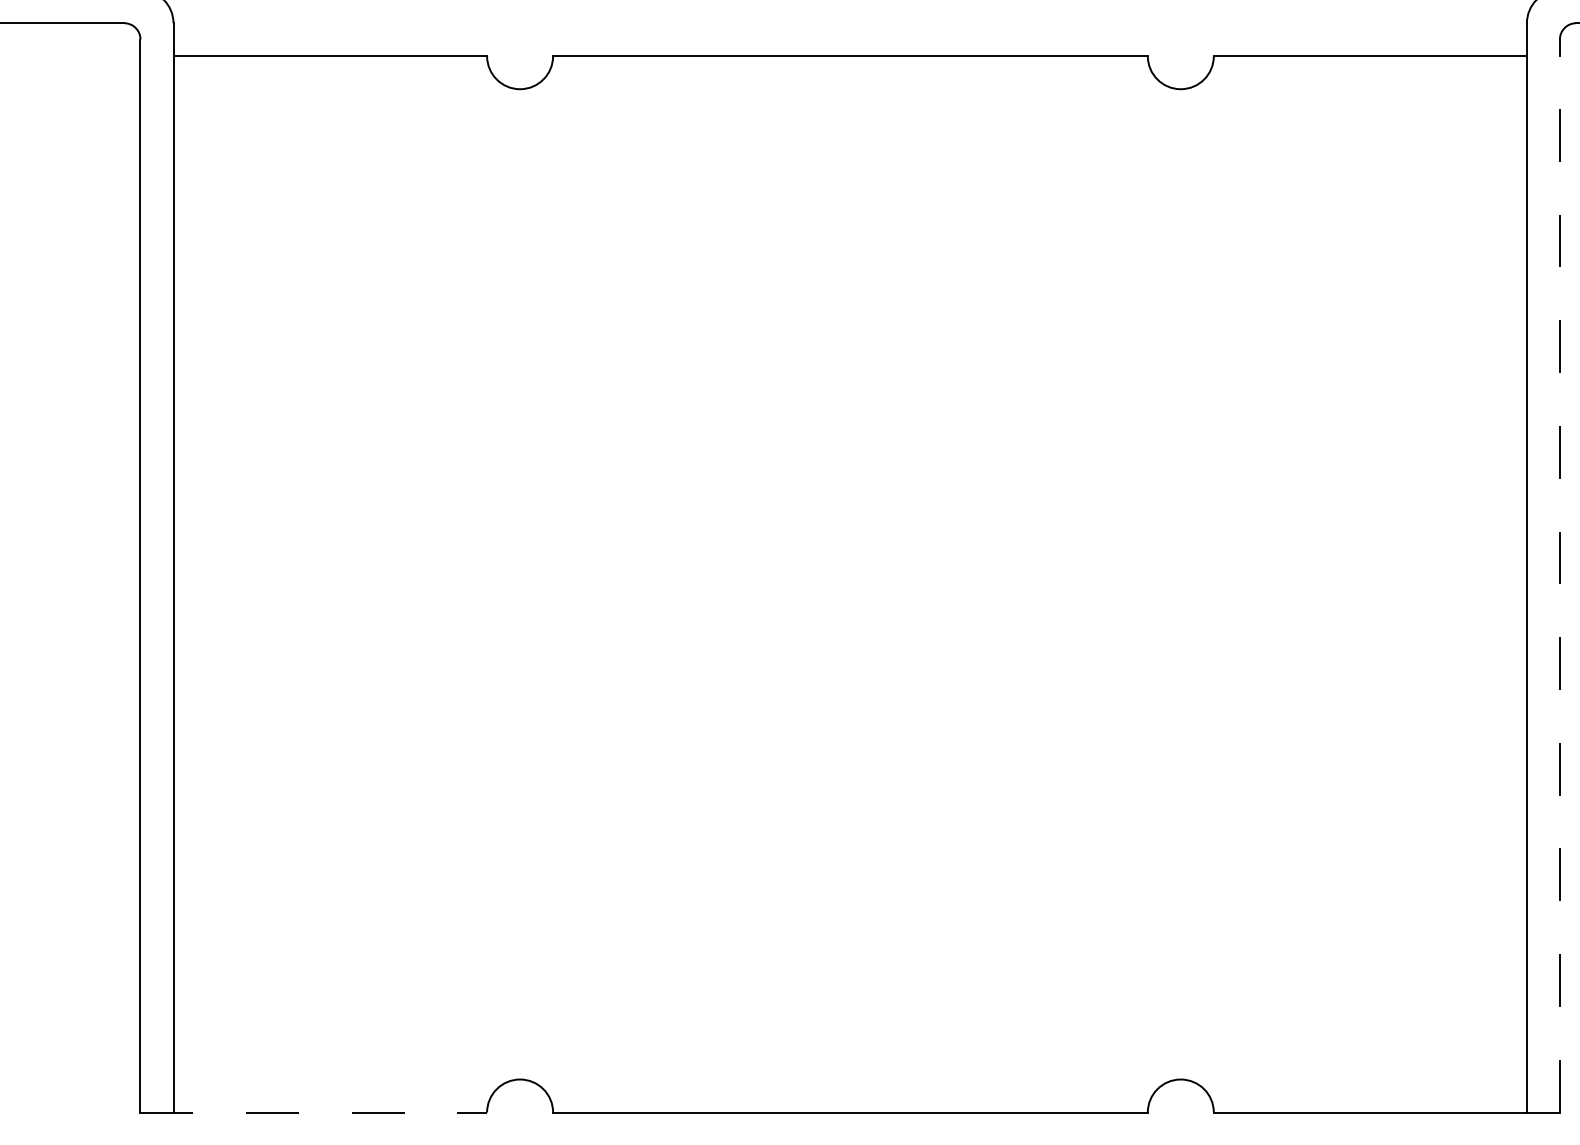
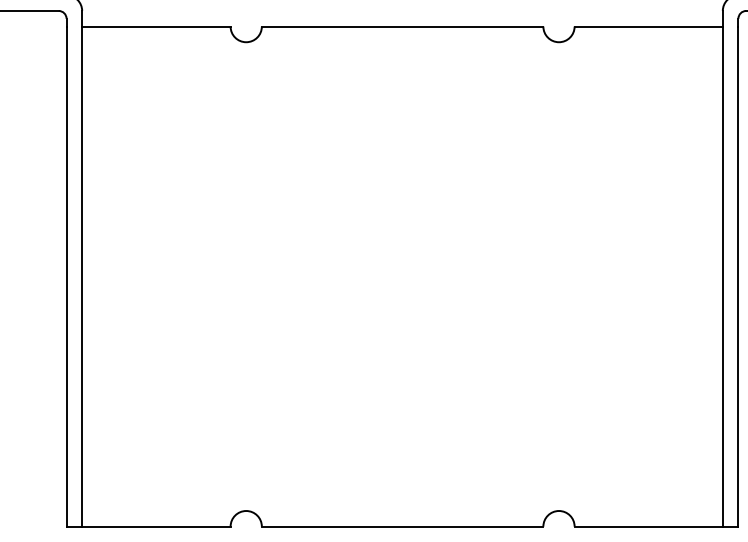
line: (1560, 584) -> (738, 276), dashed -> solid
line: (315, 1112) -> (149, 526), dashed -> solid

